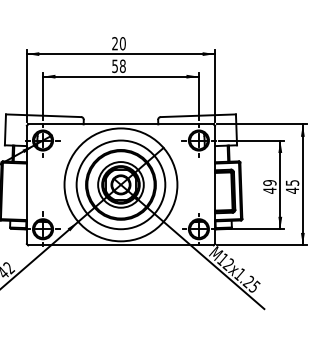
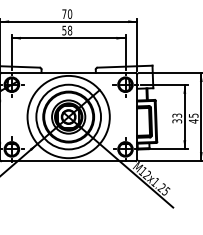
text: (114, 43) -> (63, 14), 20 -> 70
text: (269, 186) -> (176, 118), 49 -> 33

